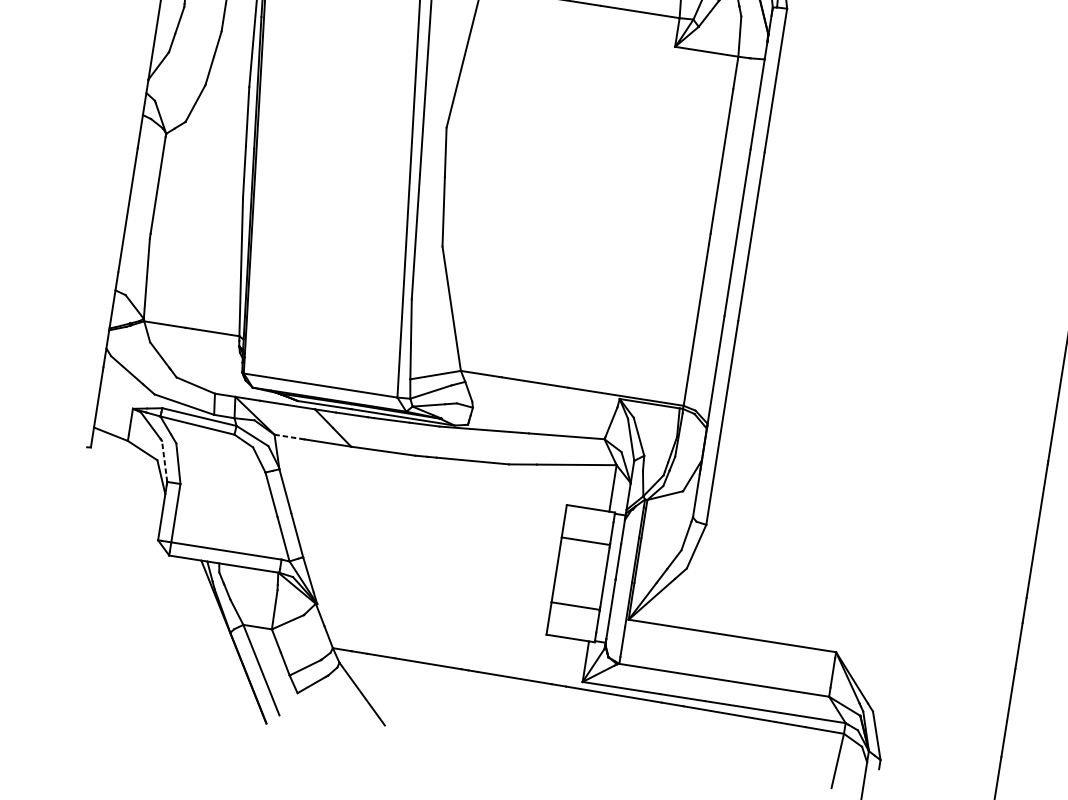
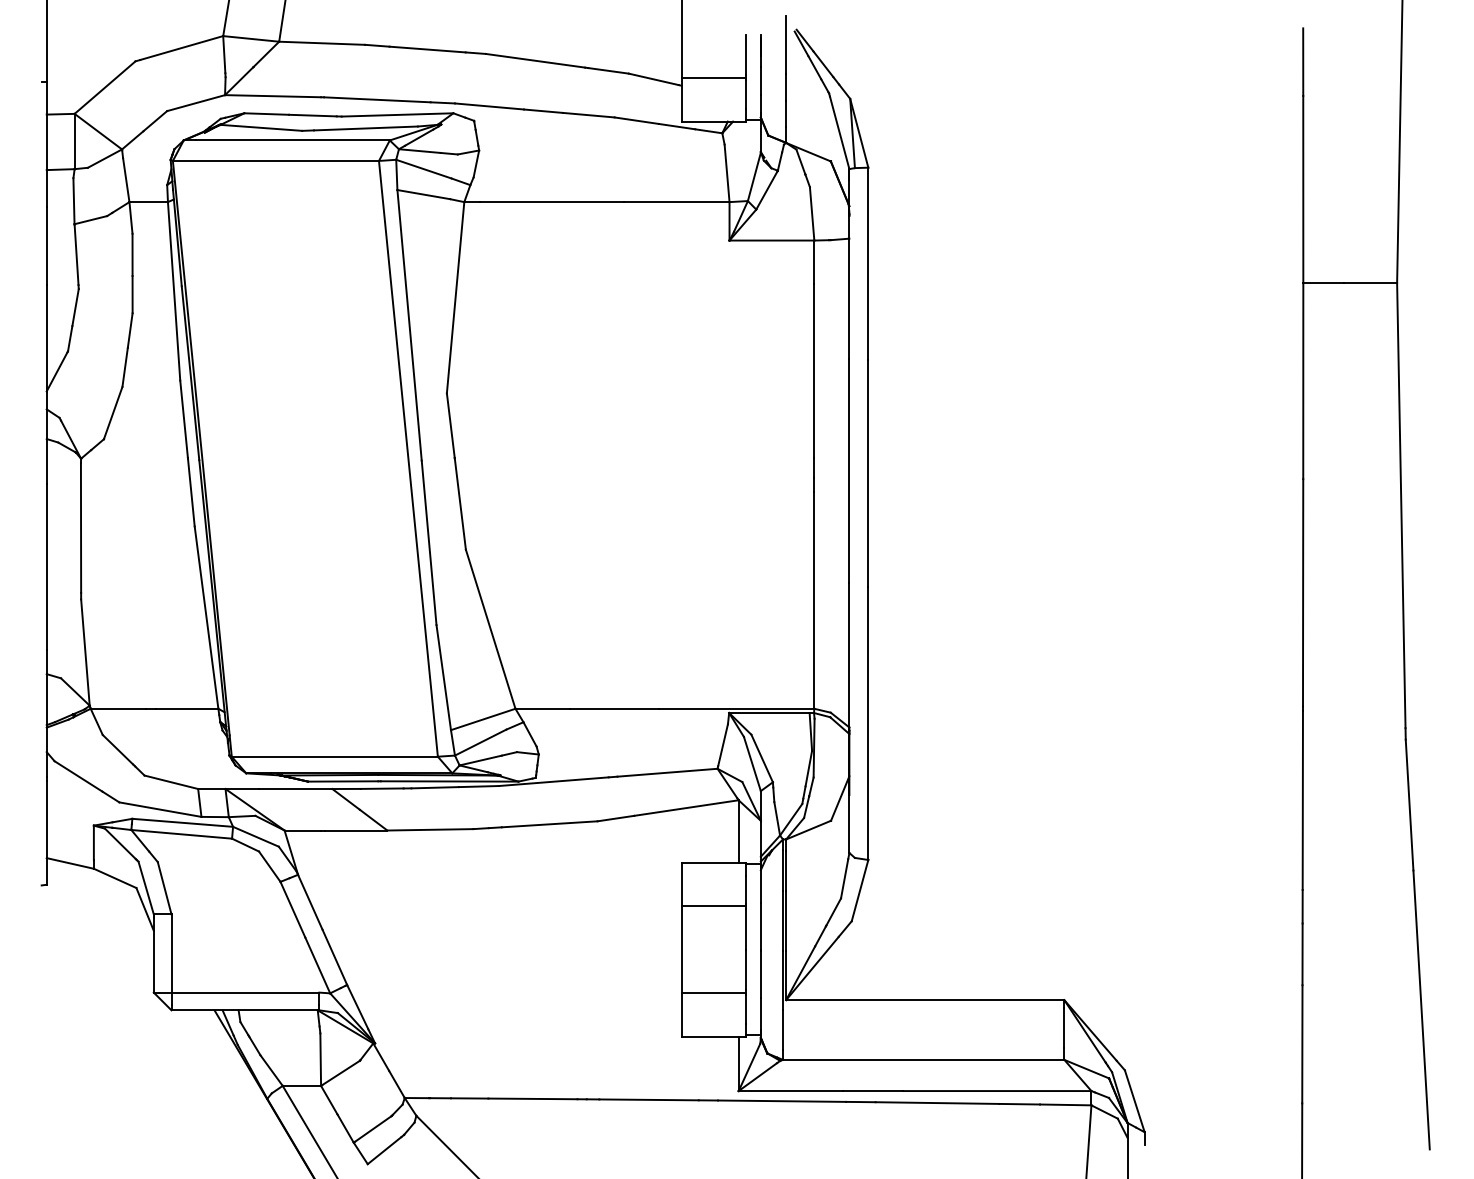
line: (288, 436) -> (303, 830), dashed -> solid
line: (164, 461) -> (146, 887), dashed -> solid

